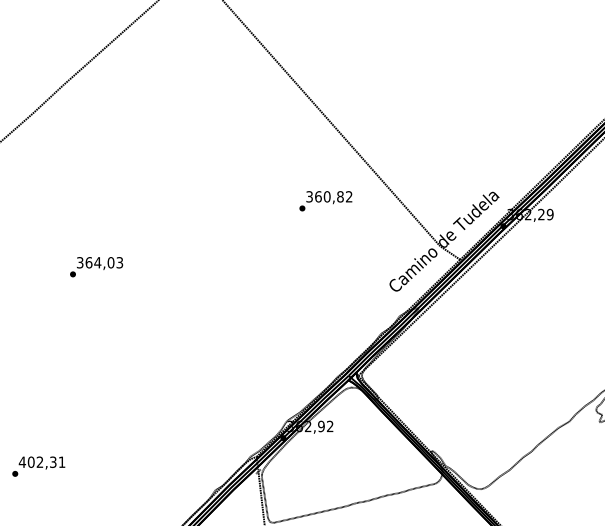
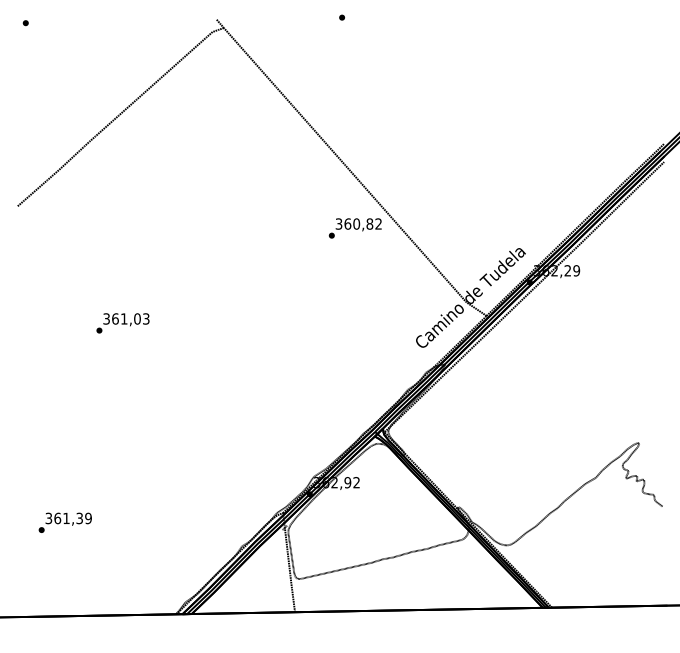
text: (325, 201) -> (354, 228), moved
text: (97, 262) -> (123, 318), 364,03 -> 361,03
text: (42, 462) -> (68, 518), 402,31 -> 361,39

